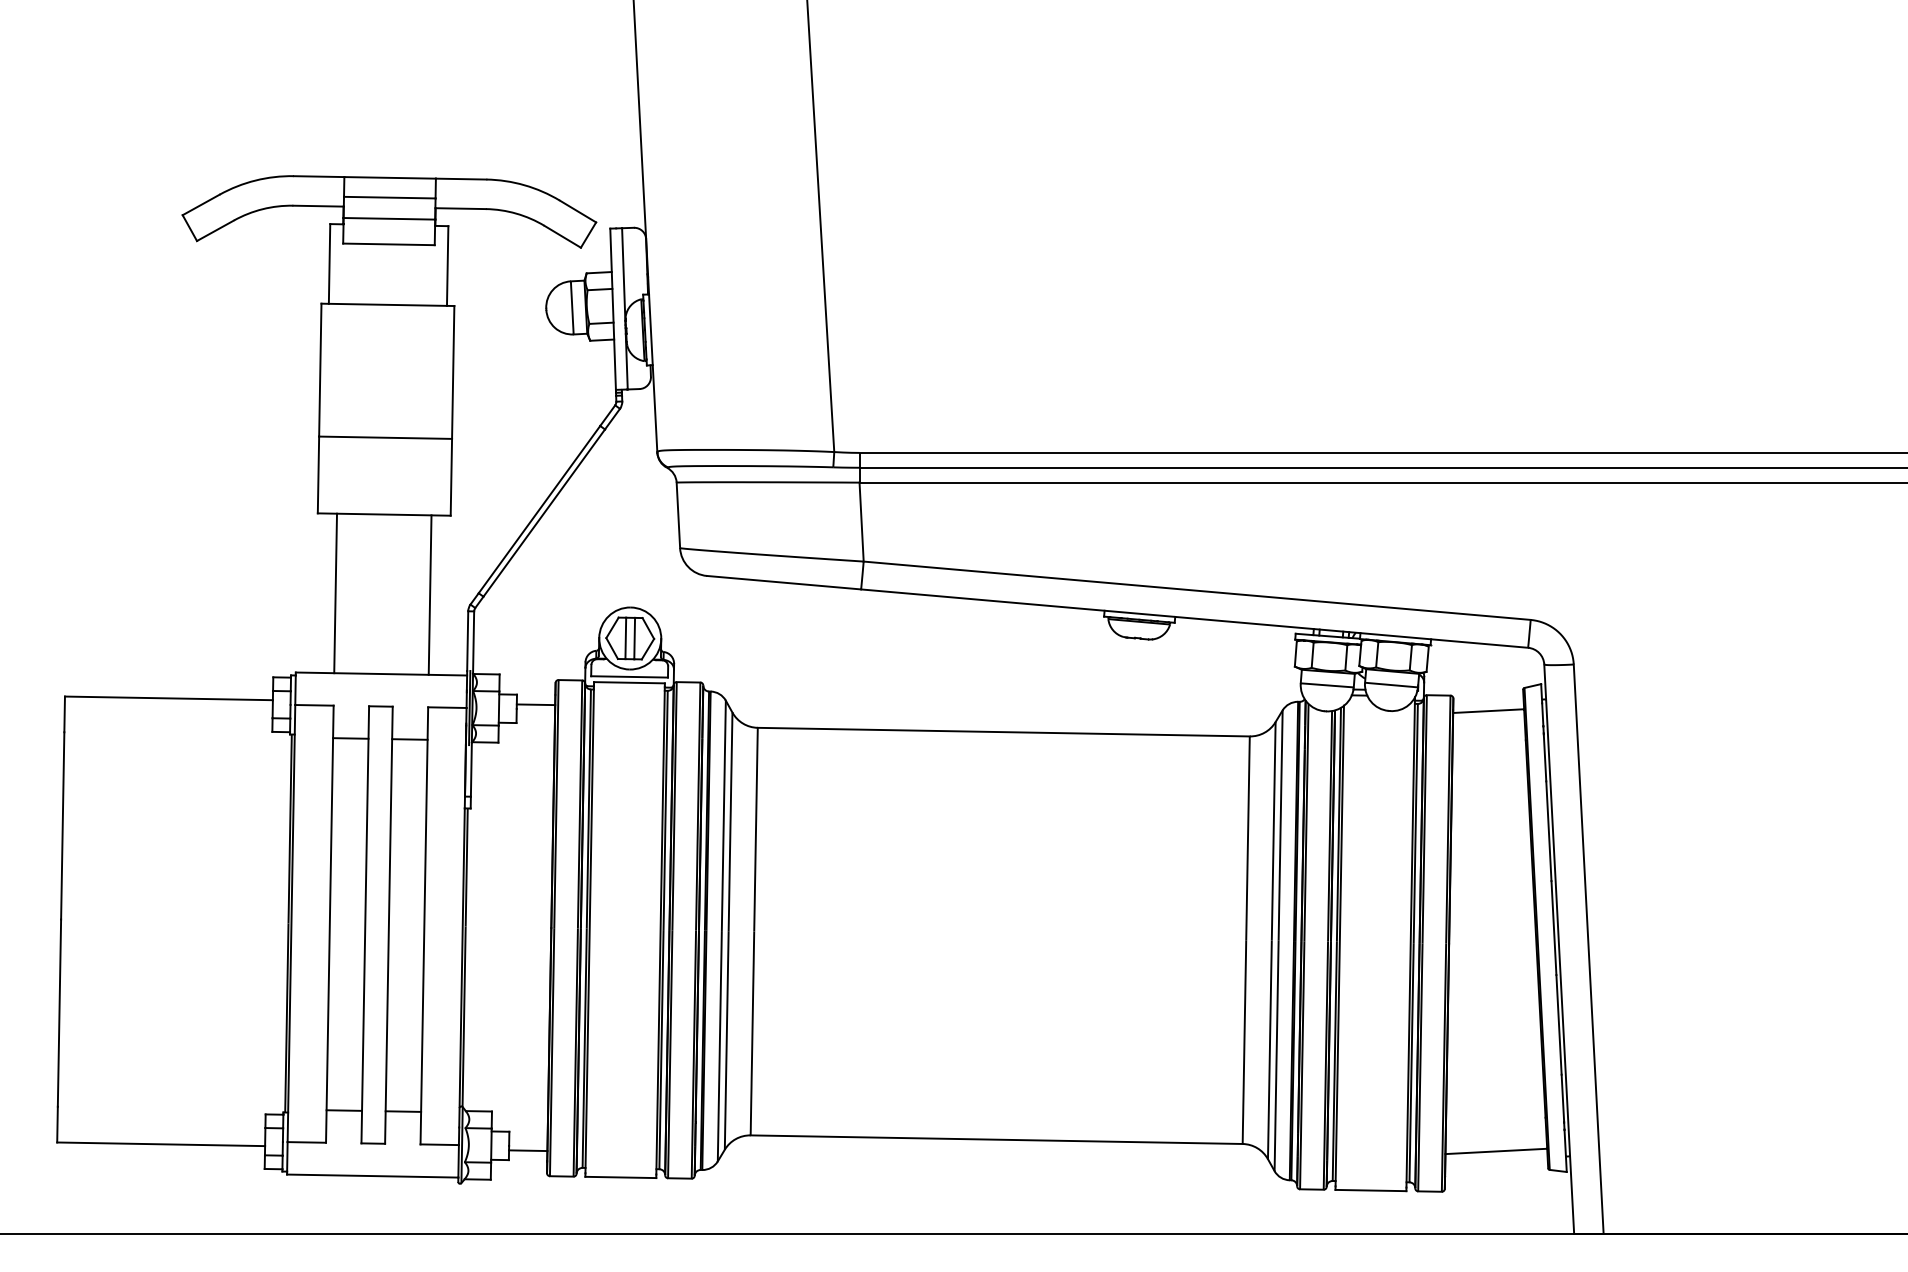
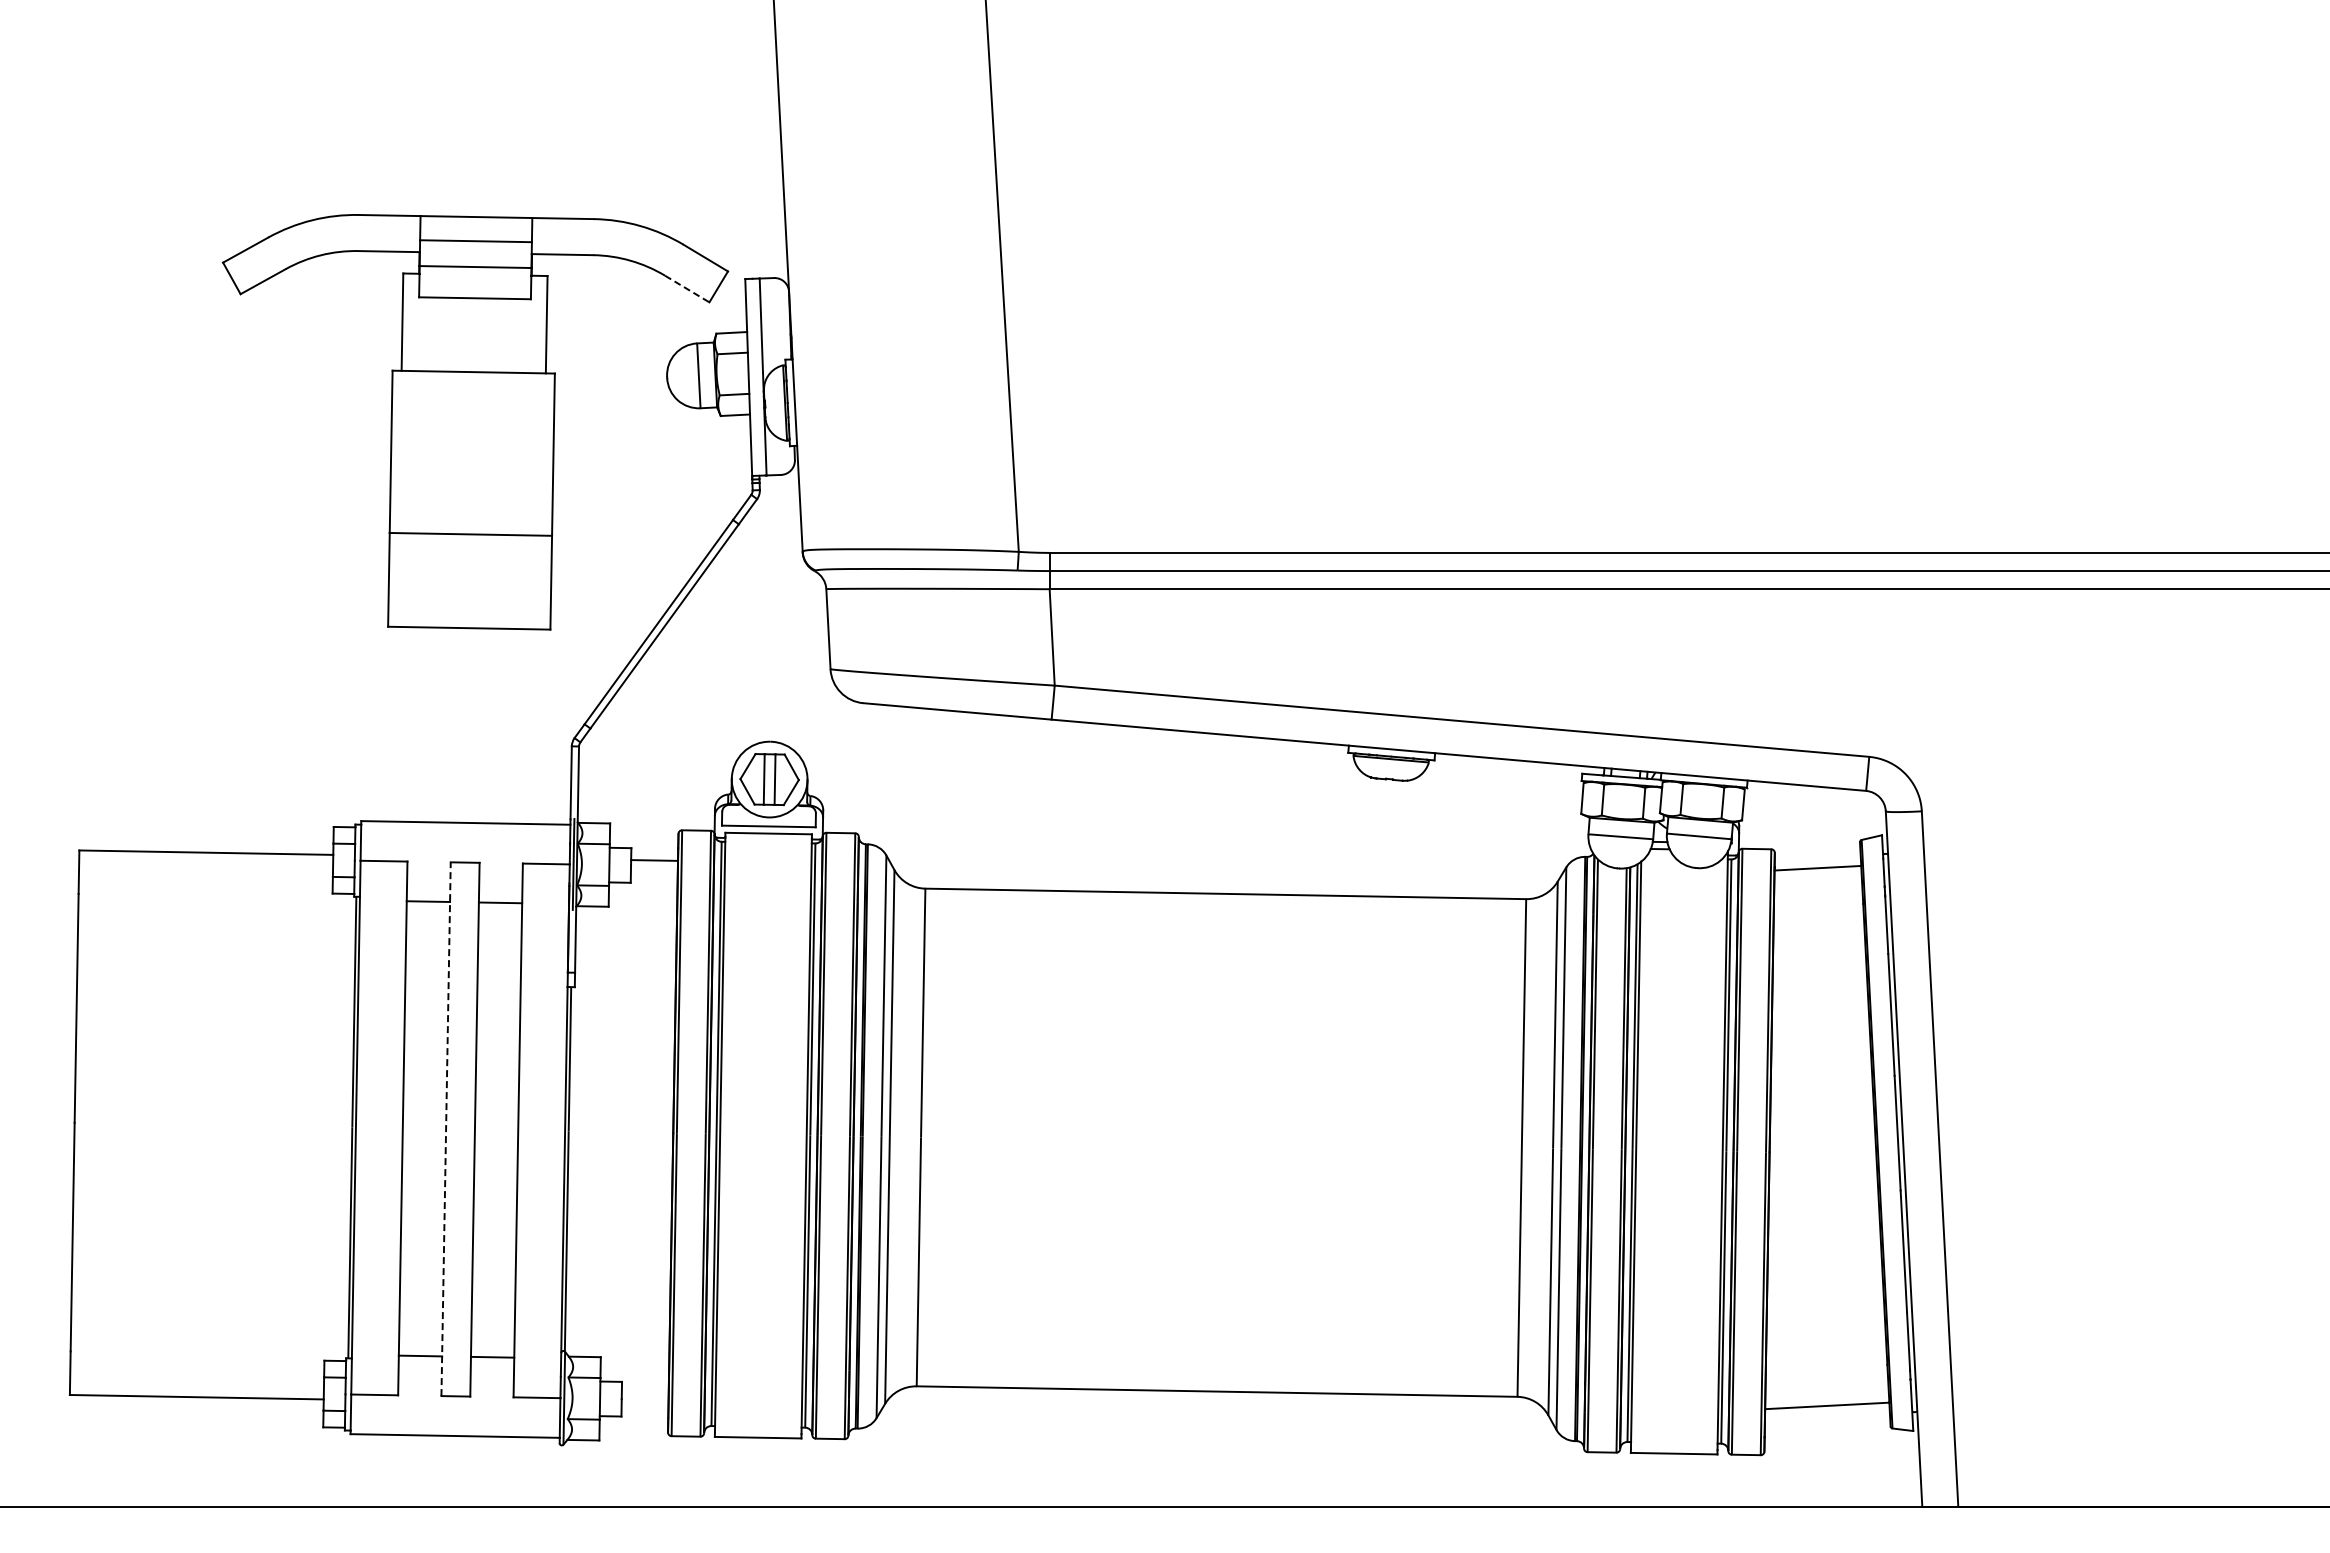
line: (562, 237) -> (687, 289), solid -> dashed
line: (335, 593) -> (409, 724), removed
line: (429, 595) -> (524, 726), removed
line: (365, 925) -> (446, 1129), solid -> dashed
line: (527, 1150) -> (644, 1404), removed

